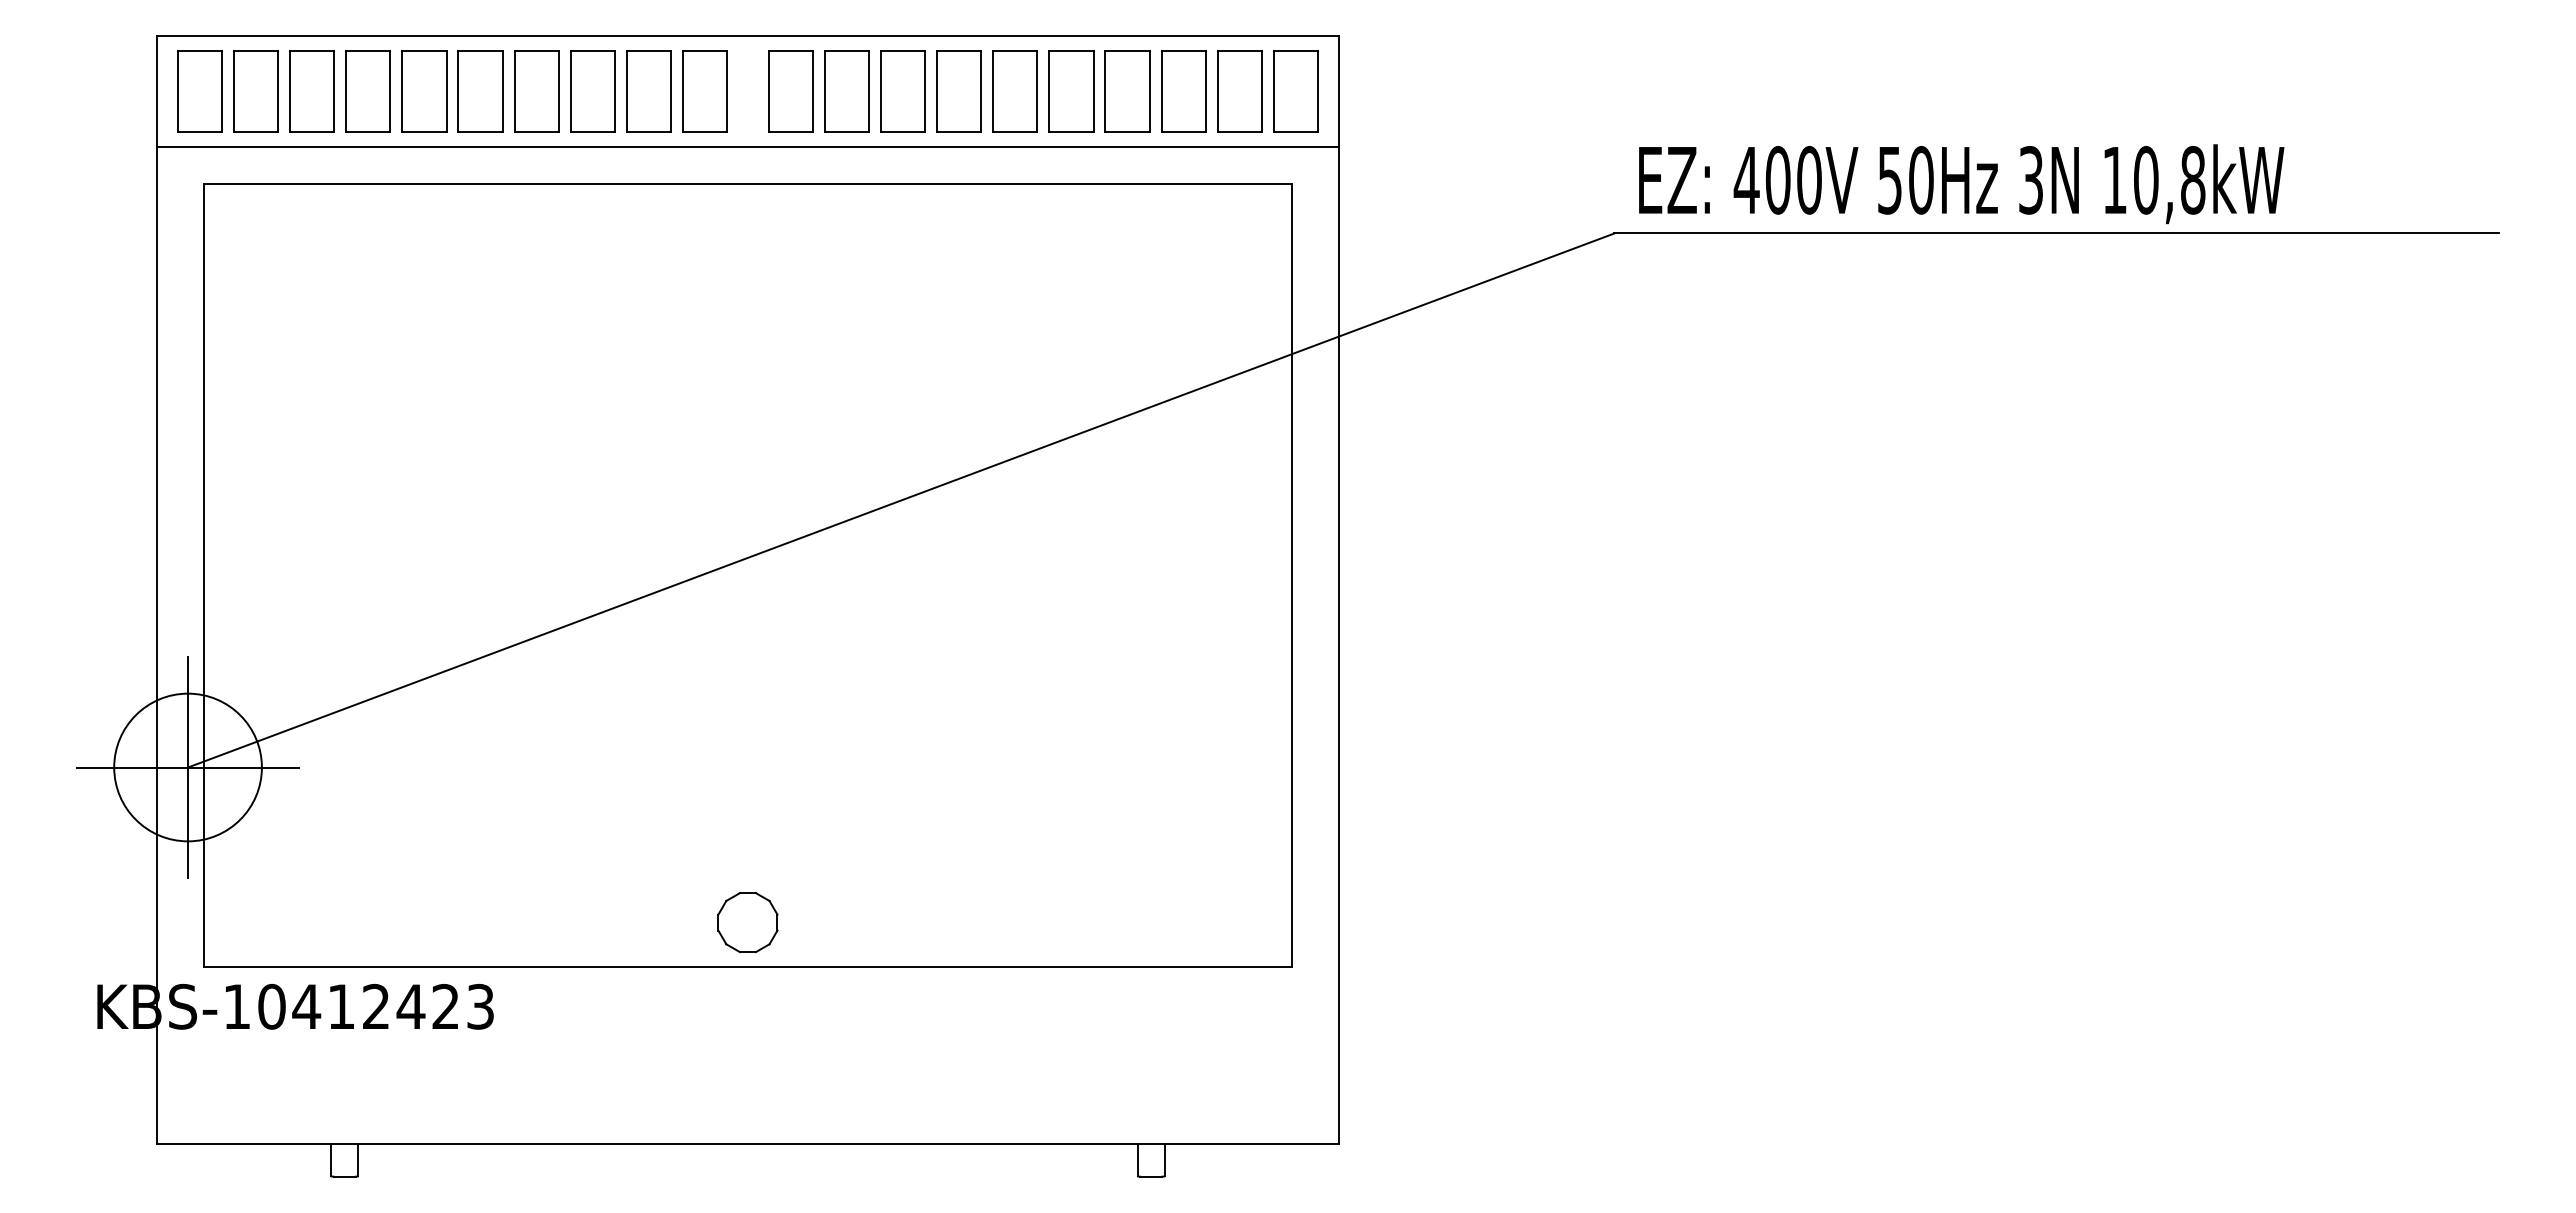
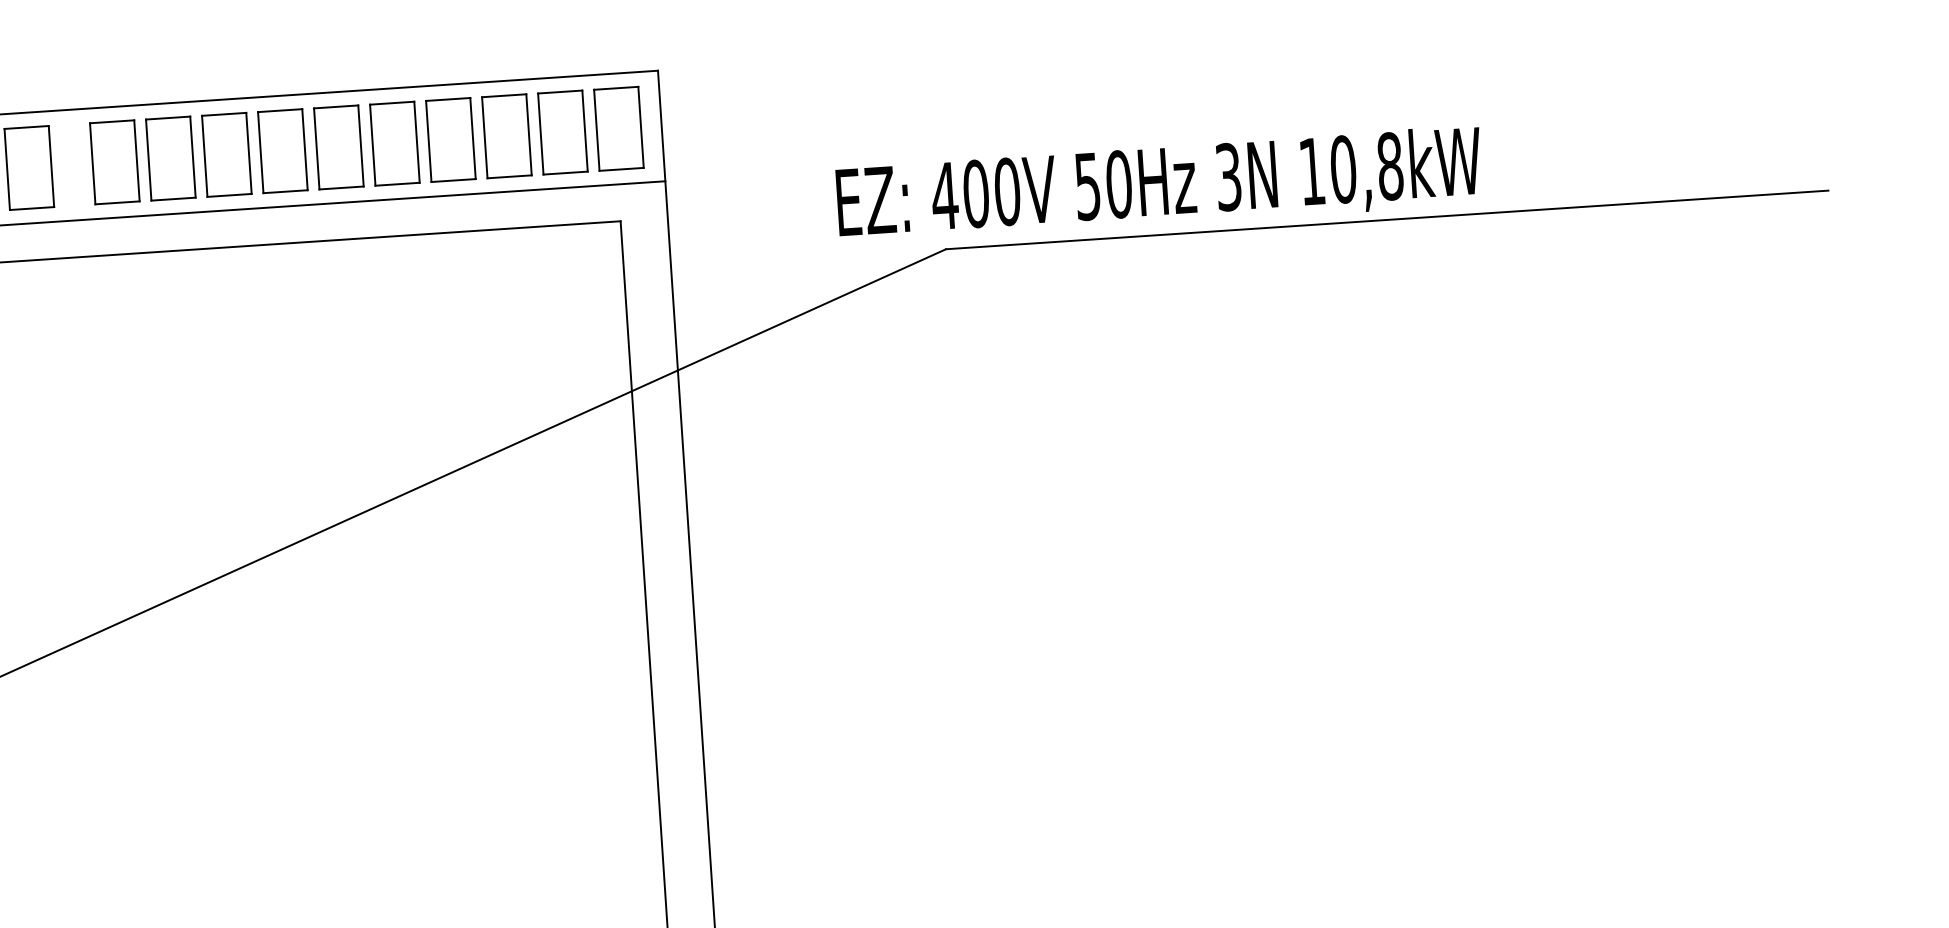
text: (1961, 184) -> (1159, 185), moved

